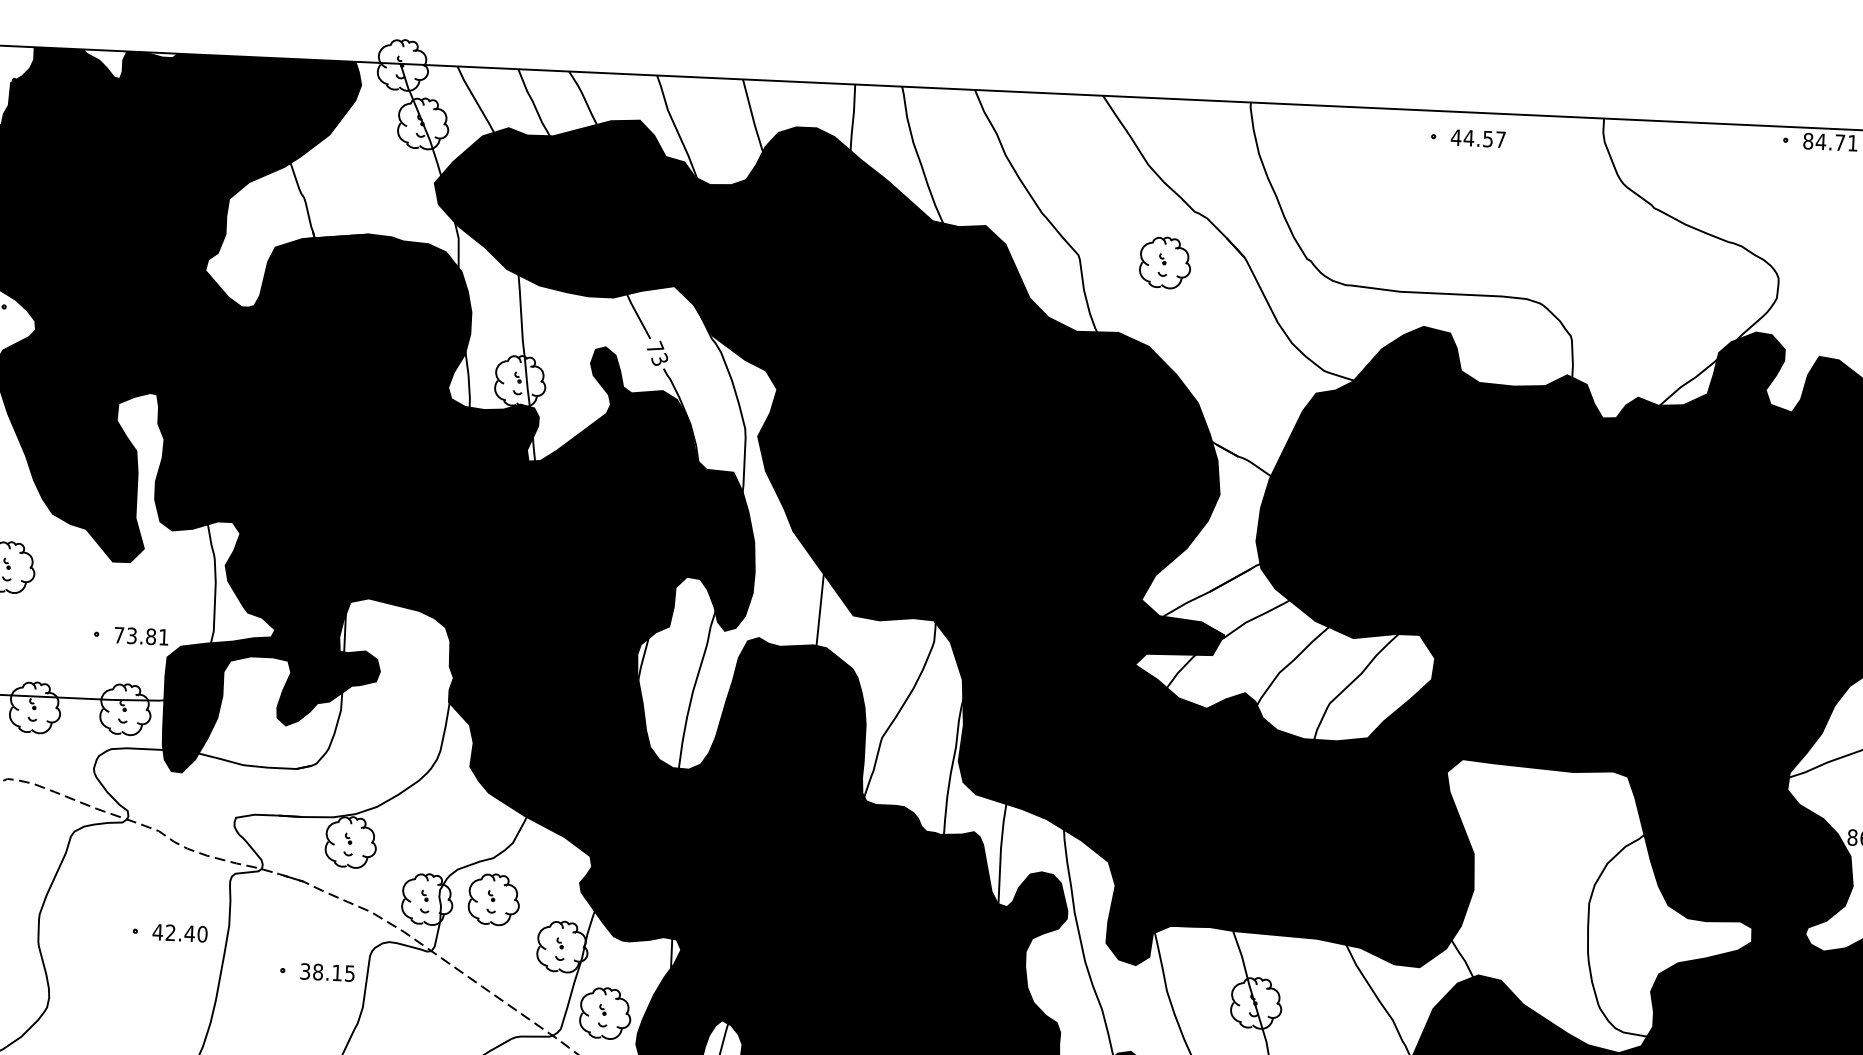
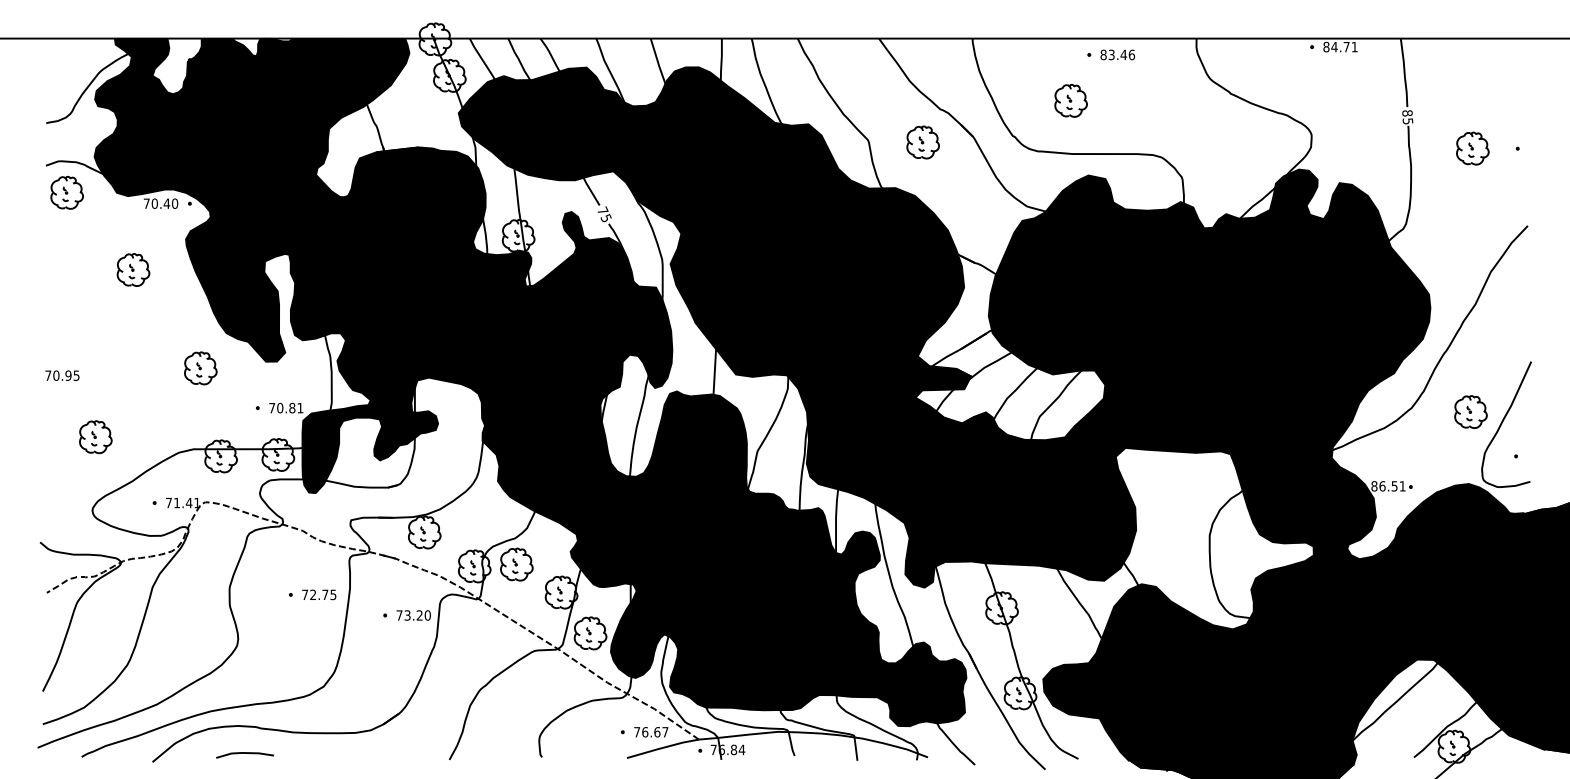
text: (1478, 137) -> (1117, 54), 44.57 -> 83.46
part: (1400, 207) -> (1070, 100), added
text: (661, 360) -> (607, 218), 73 -> 75
text: (132, 636) -> (280, 408), 73.81 -> 70.81
text: (179, 932) -> (318, 594), 42.40 -> 72.75
text: (327, 972) -> (413, 615), 38.15 -> 73.20

